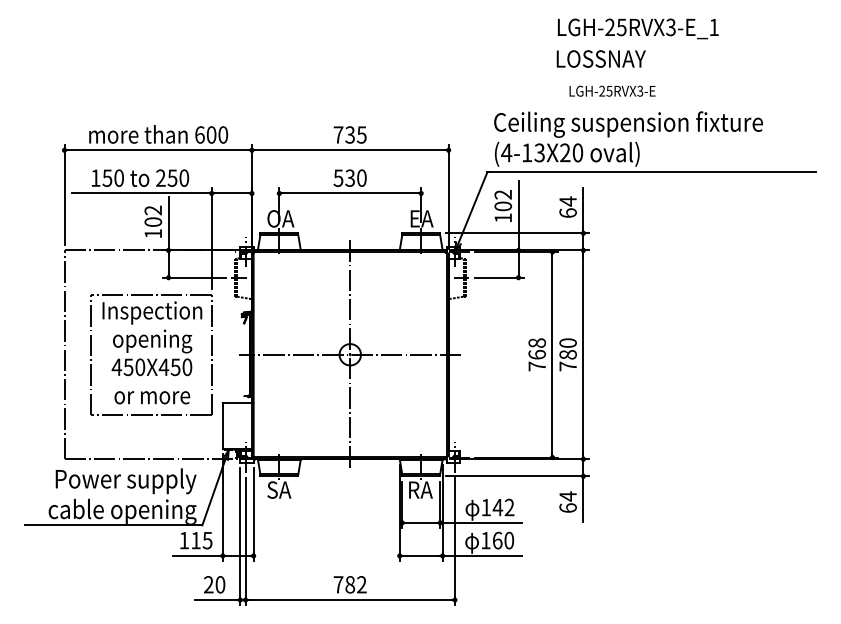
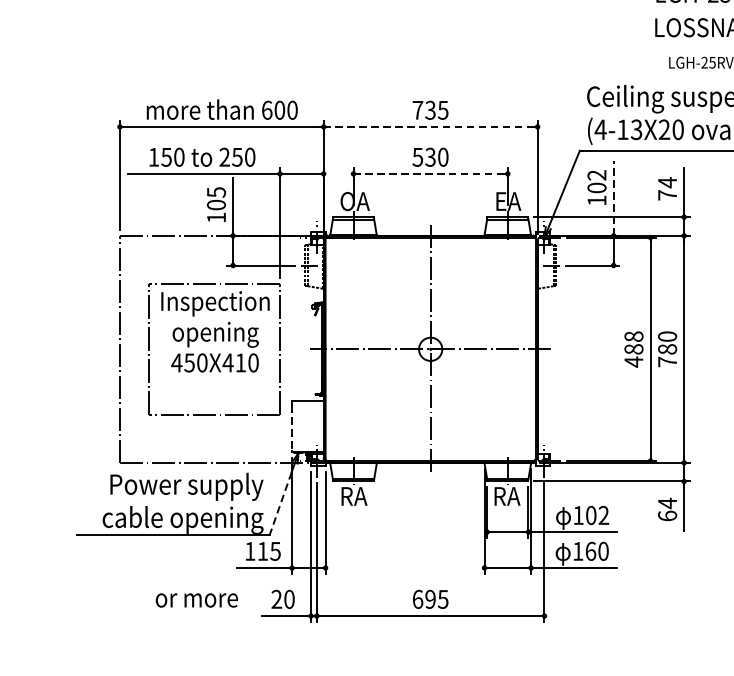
line: (349, 150) -> (429, 127), solid -> dashed
line: (350, 193) -> (430, 173), solid -> dashed
text: (153, 210) -> (216, 192), 102 -> 105
text: (567, 212) -> (666, 194), 64 -> 74
line: (518, 215) -> (613, 197), solid -> dashed
text: (536, 360) -> (633, 355), 768 -> 488
text: (175, 367) -> (240, 363), 450X450 -> 450X410
text: (152, 397) -> (197, 600), moved
line: (222, 427) -> (291, 428), solid -> dashed
text: (279, 489) -> (353, 495), SA -> RA
line: (212, 497) -> (280, 504), solid -> dashed
text: (497, 507) -> (590, 515), 142 -> 102
text: (349, 584) -> (429, 599), 782 -> 695

